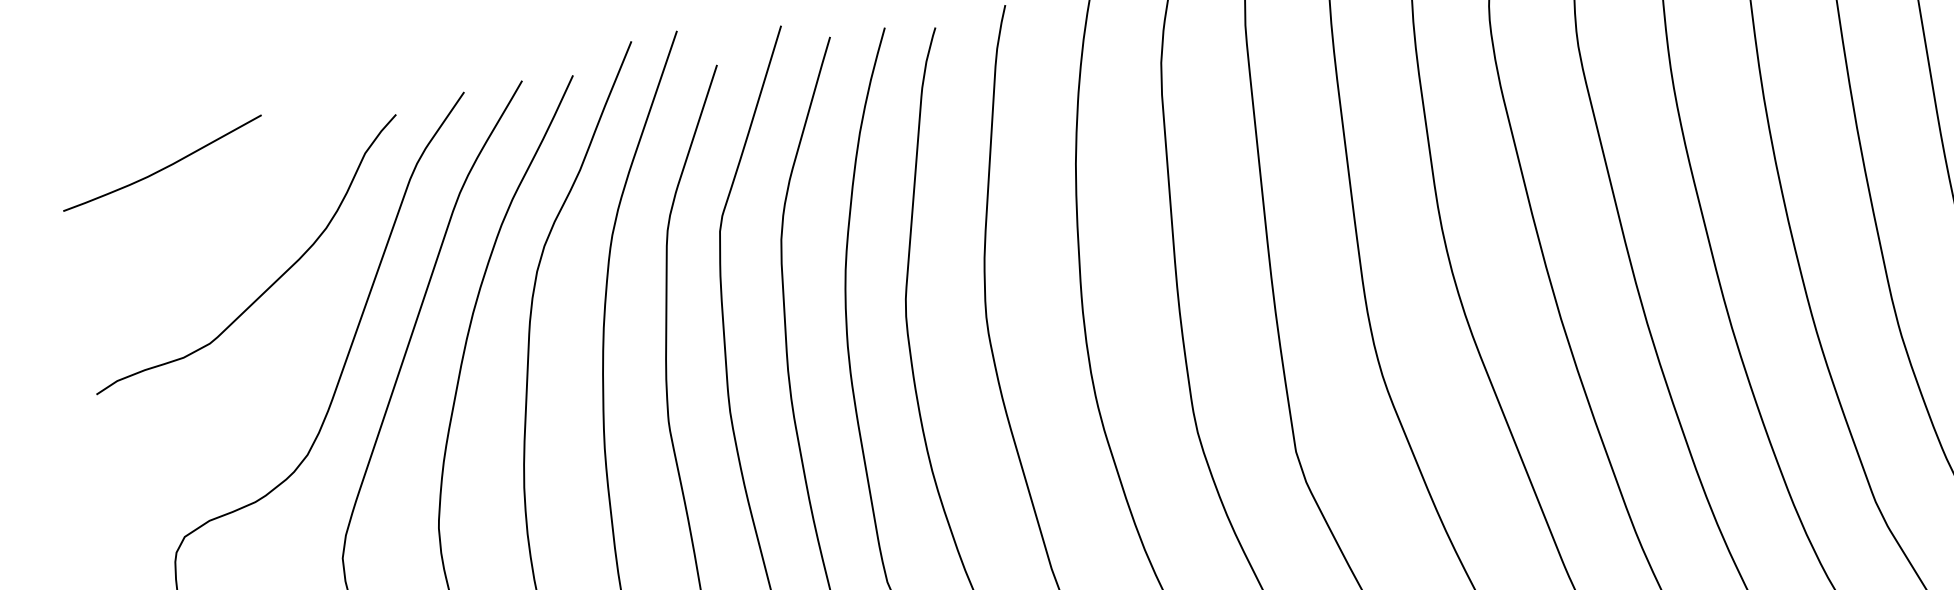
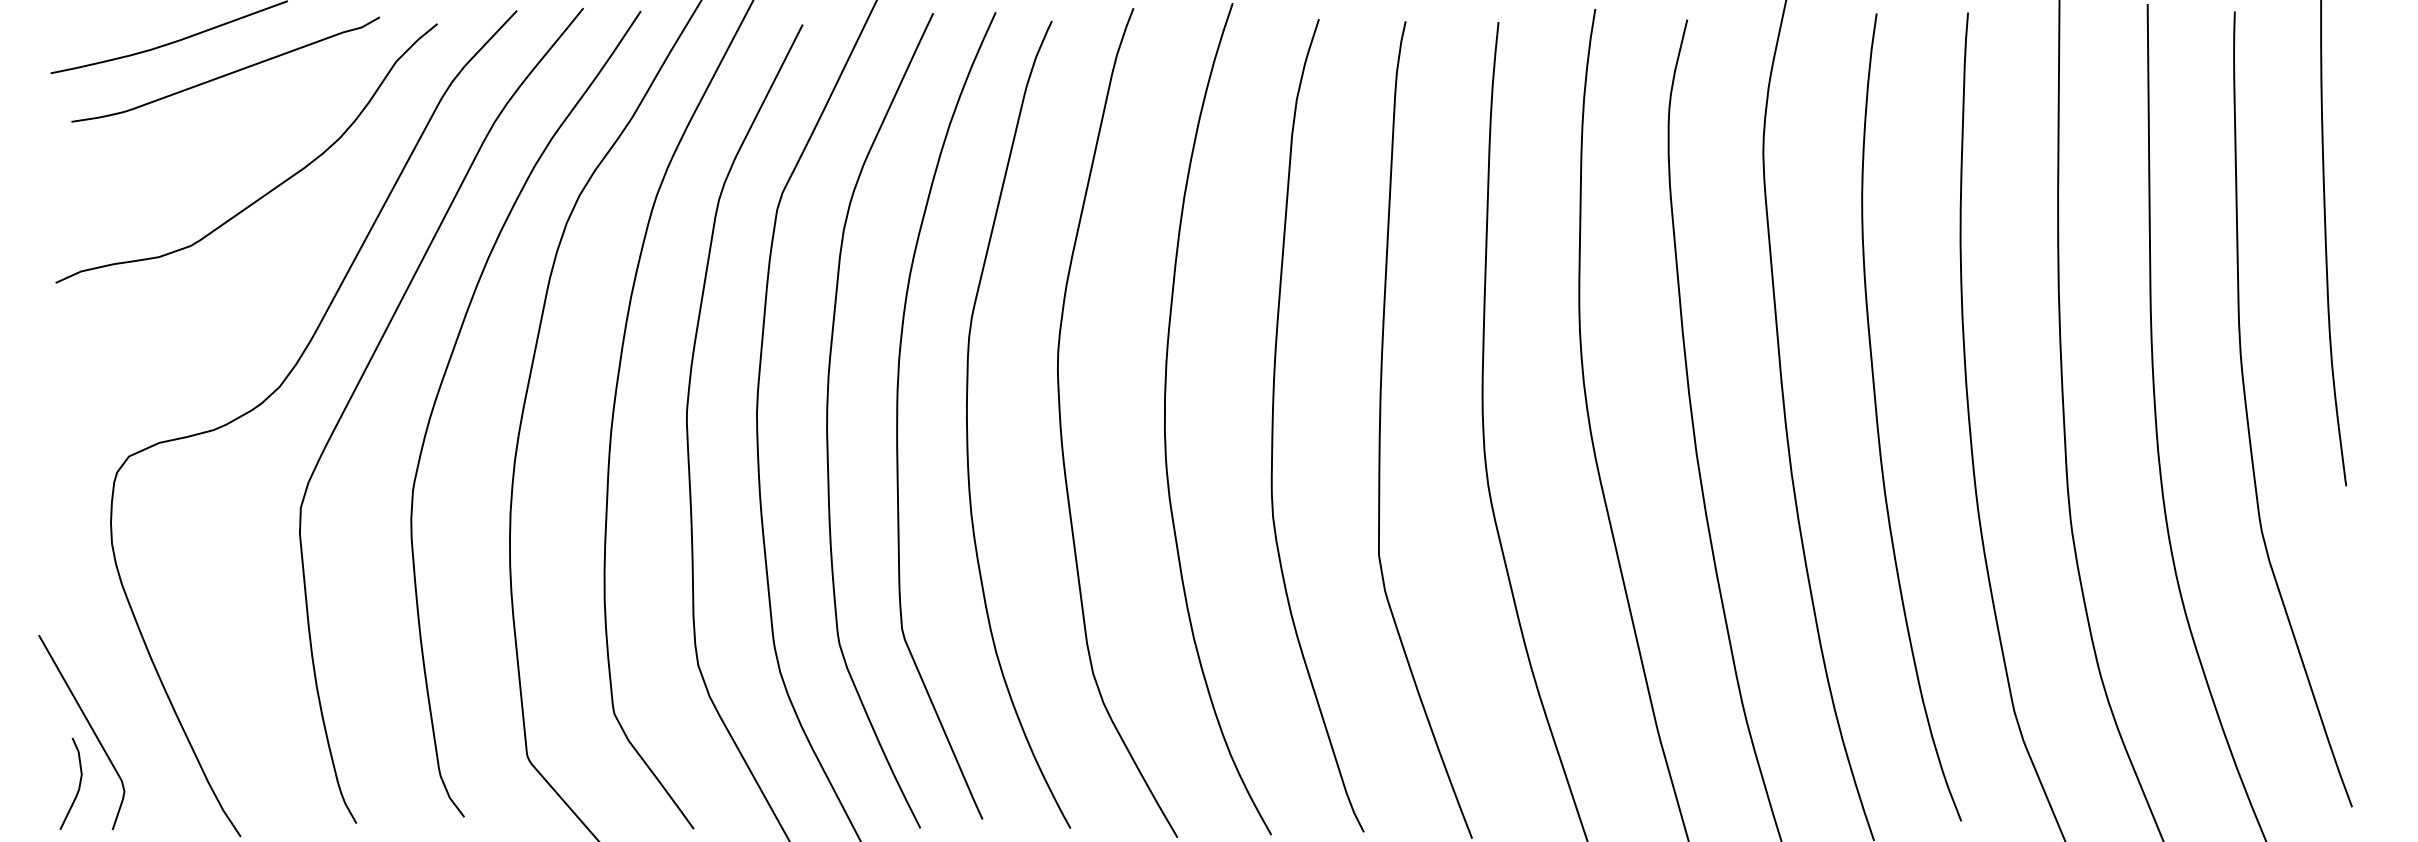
curve: (218, 187) -> (227, 73), added

